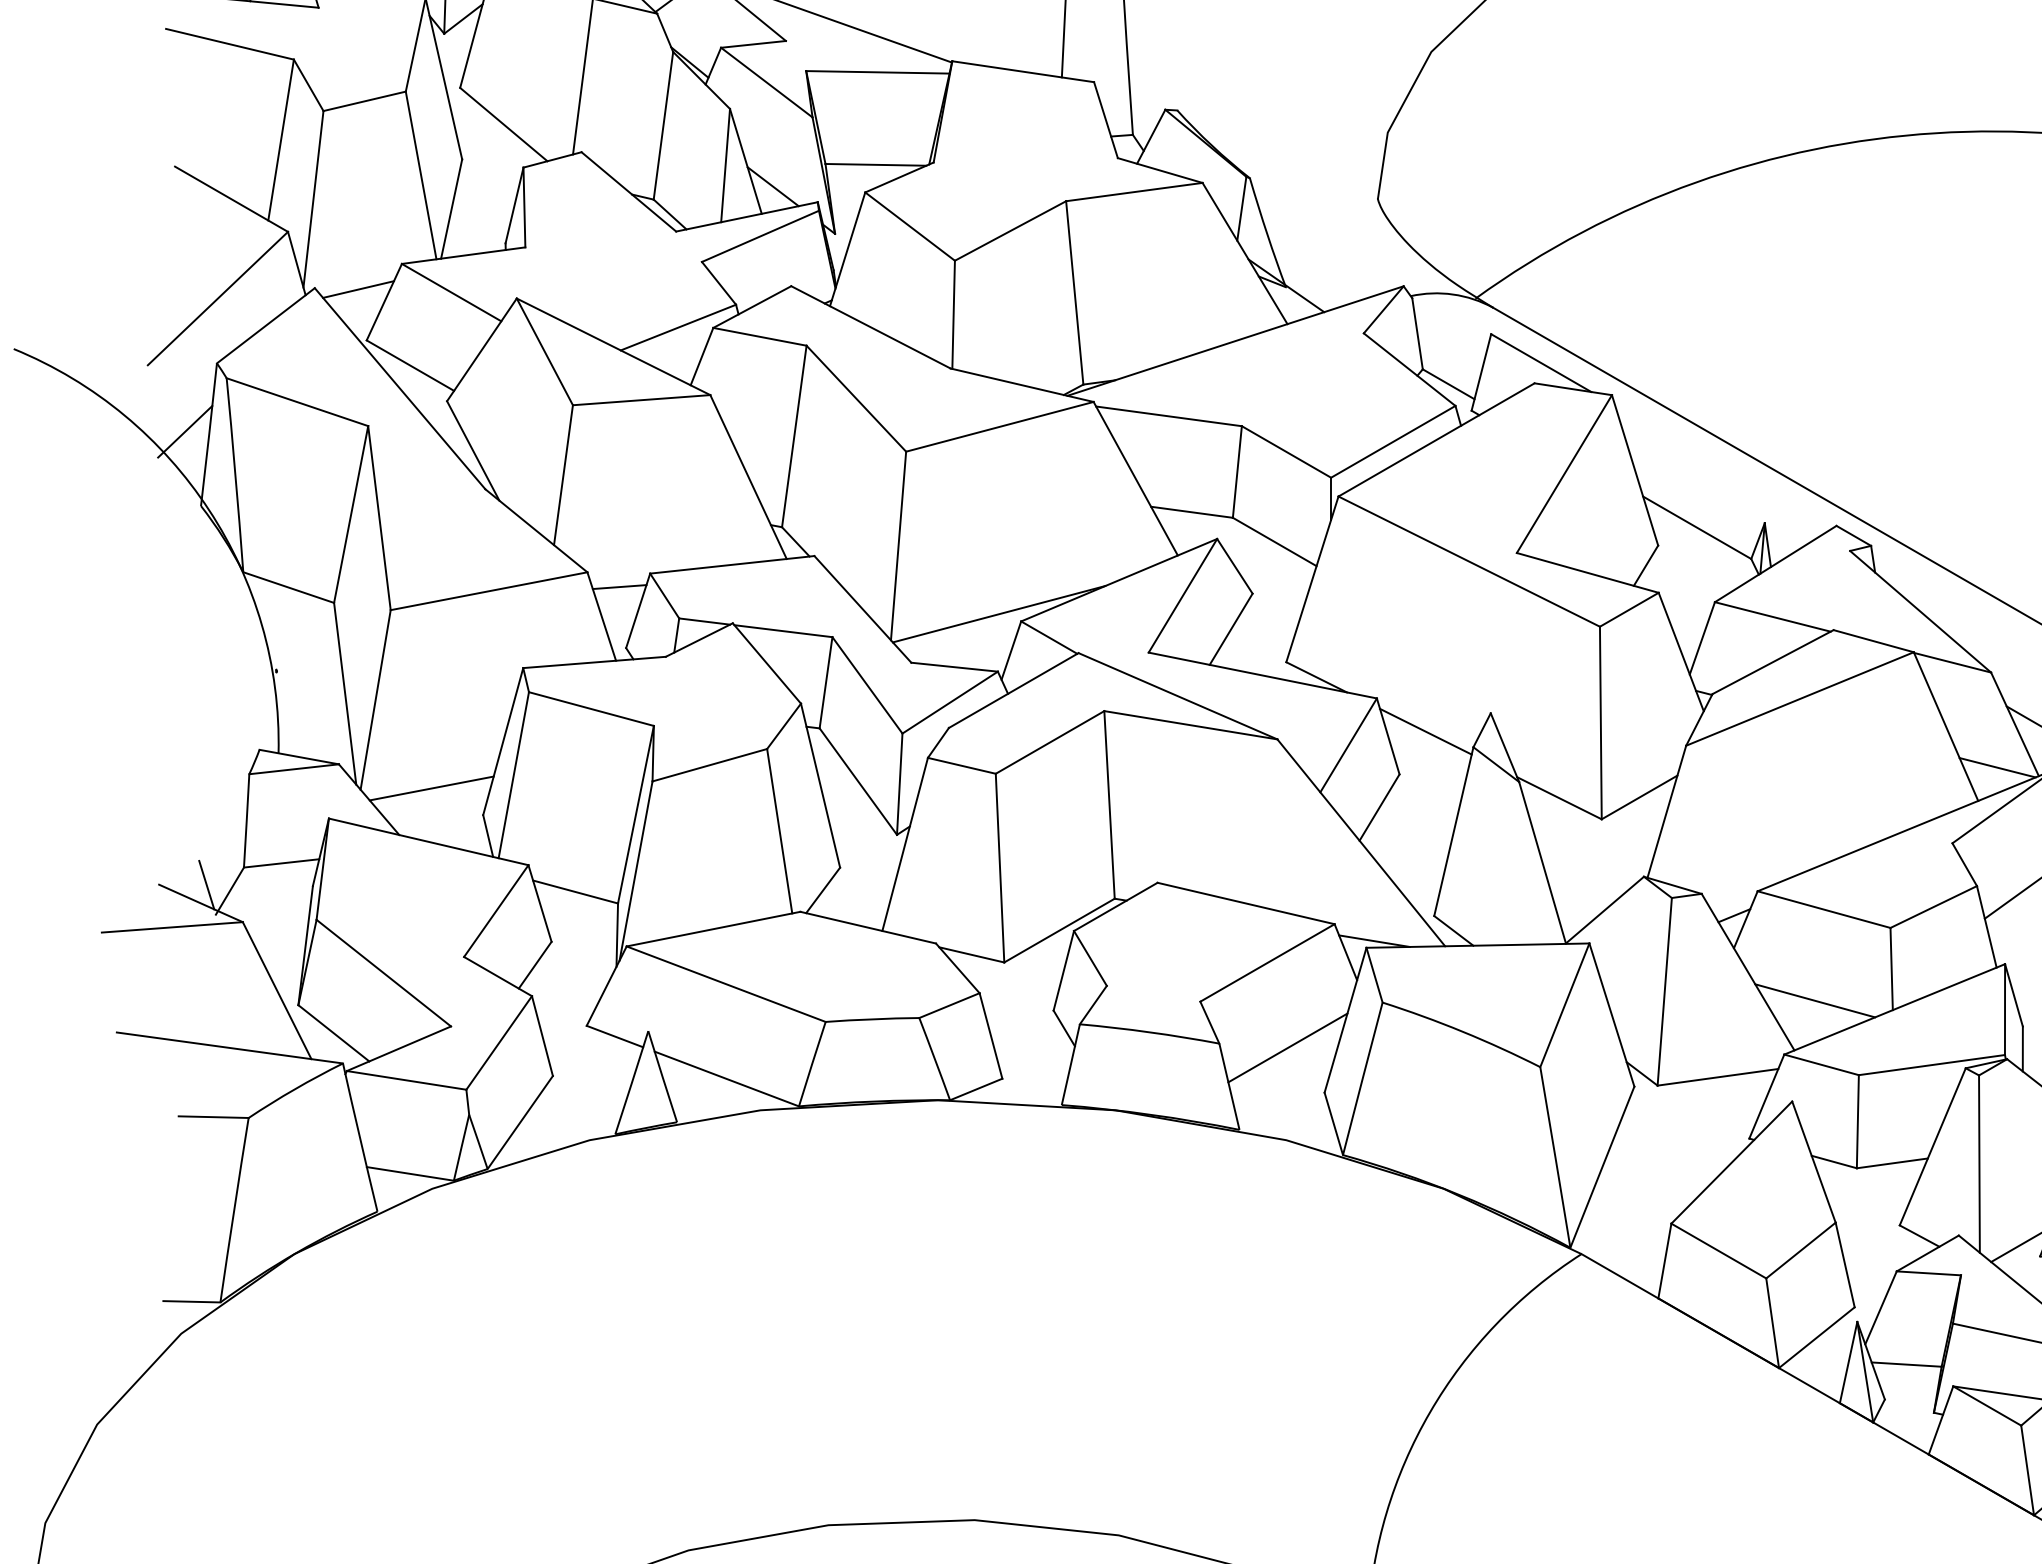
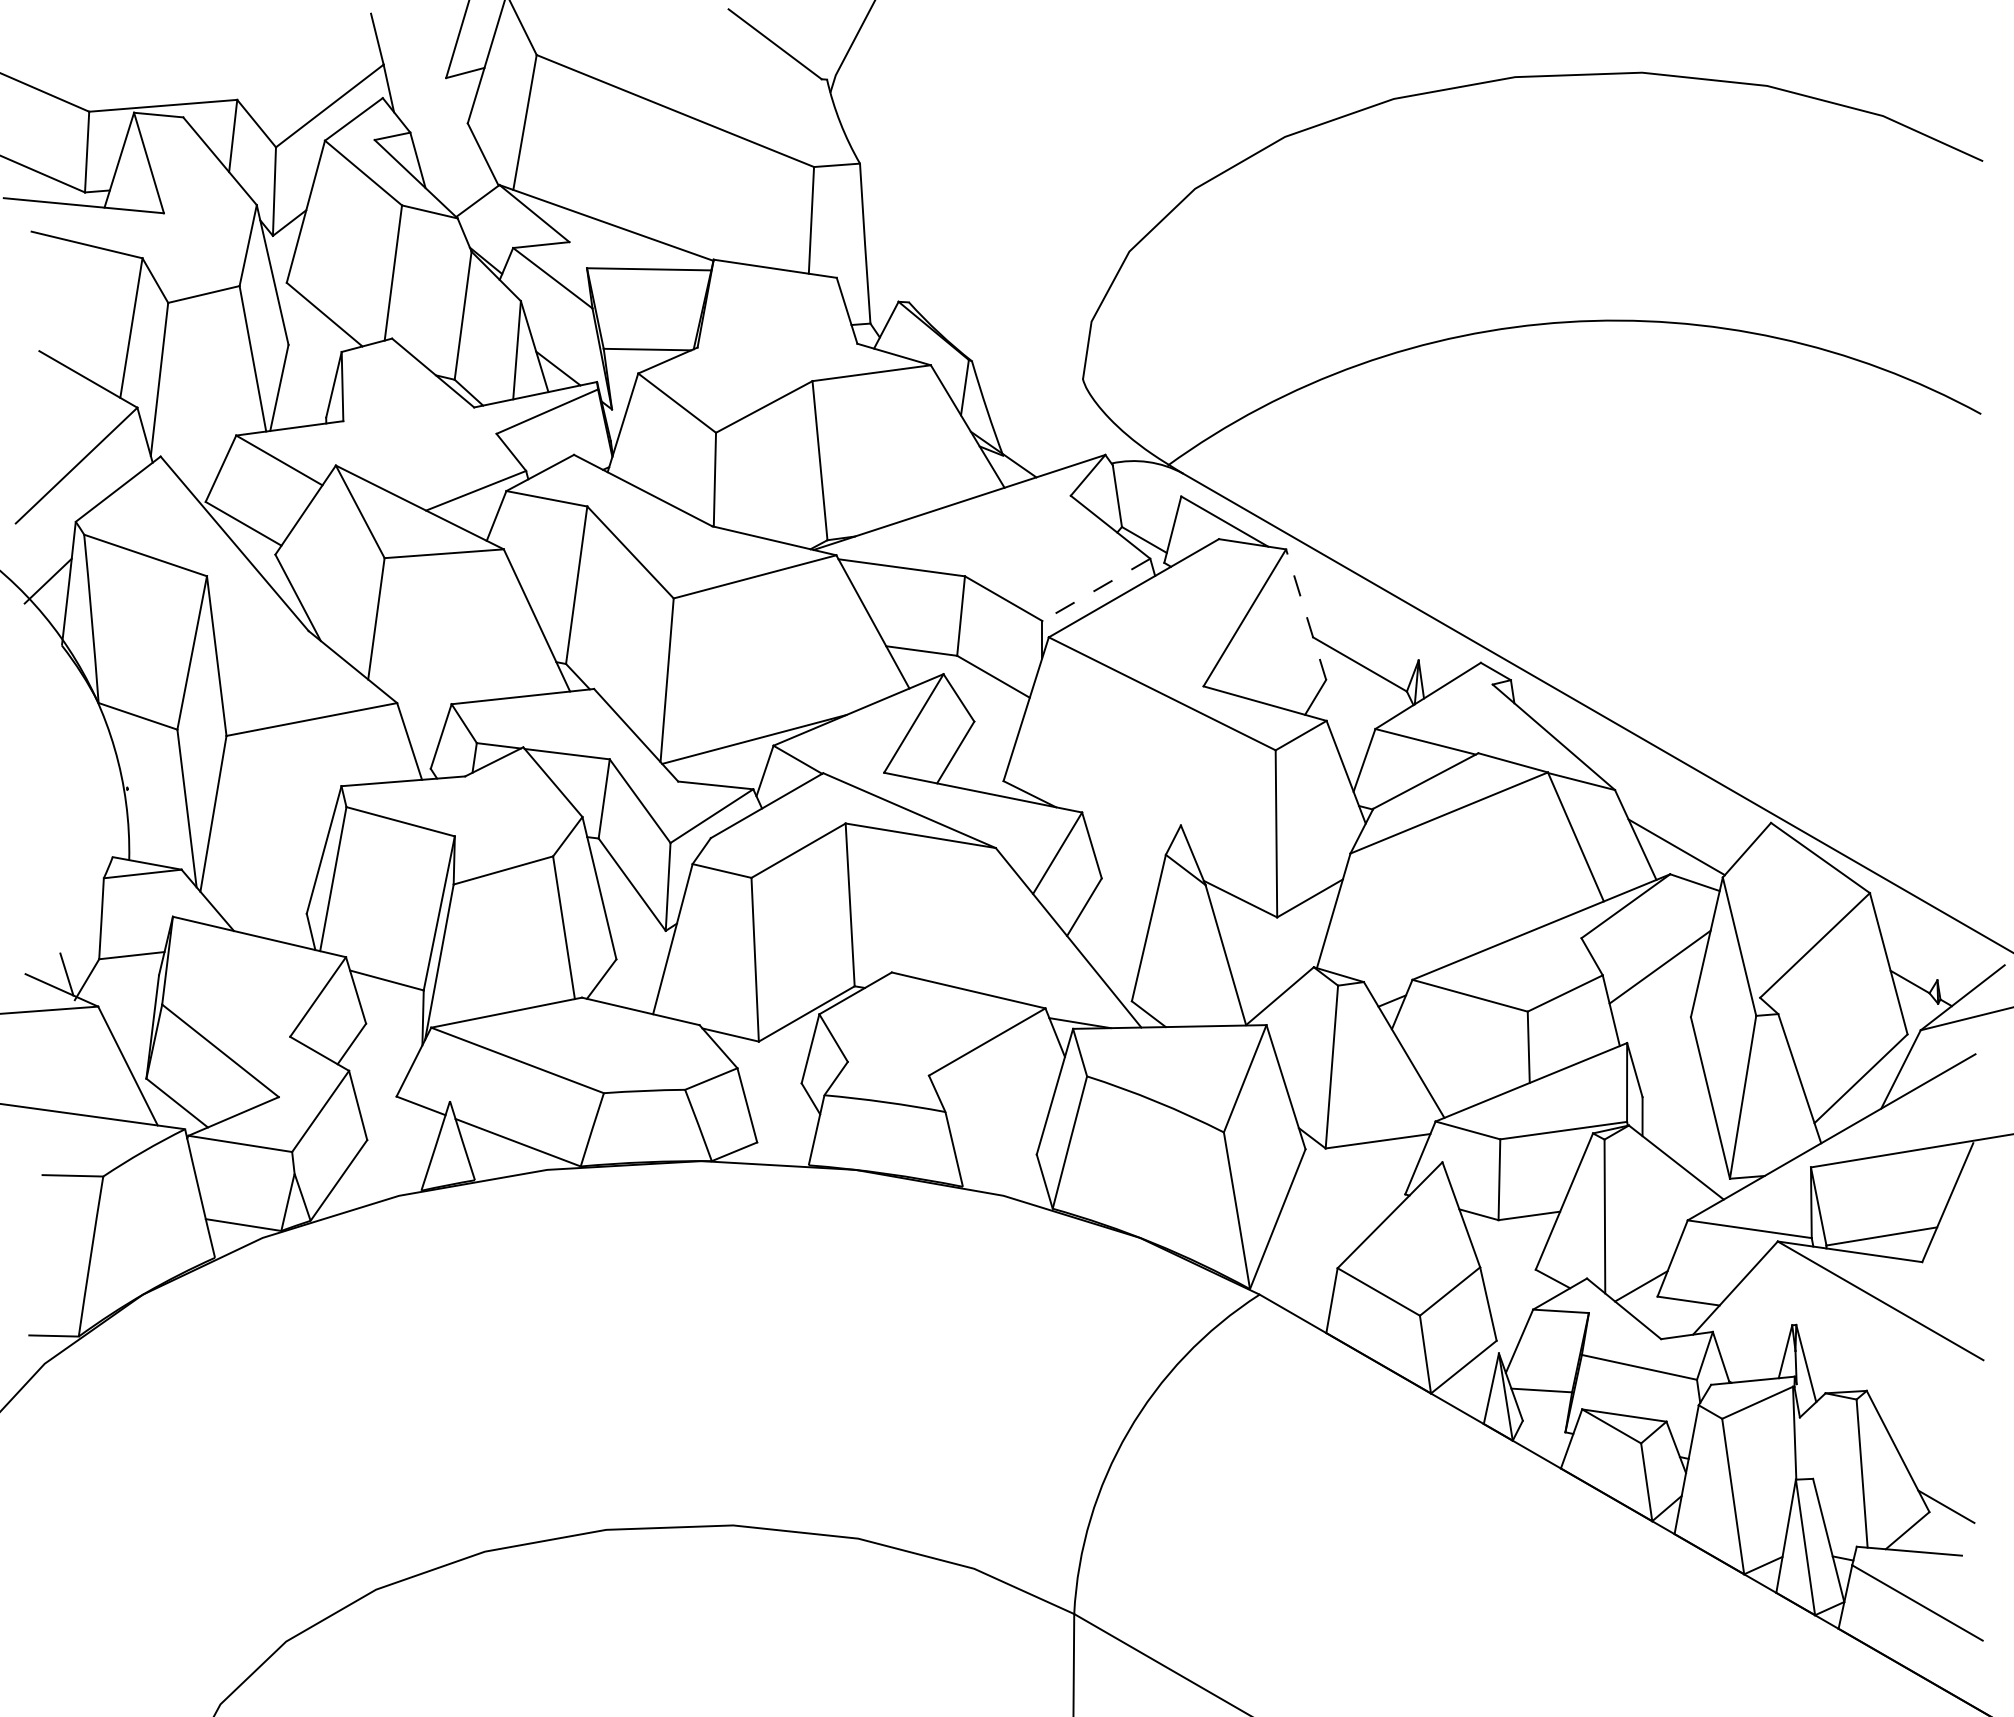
line: (358, 289) -> (198, 457), removed
line: (1392, 442) -> (1095, 590), solid -> dashed
line: (1634, 470) -> (1305, 614), solid -> dashed
line: (618, 586) -> (424, 715), removed
line: (1425, 731) -> (1124, 841), removed
line: (1997, 767) -> (1620, 872), removed
line: (431, 788) -> (261, 890), removed
line: (1815, 1000) -> (1462, 1074), removed
line: (1287, 1047) -> (1004, 1115), removed

